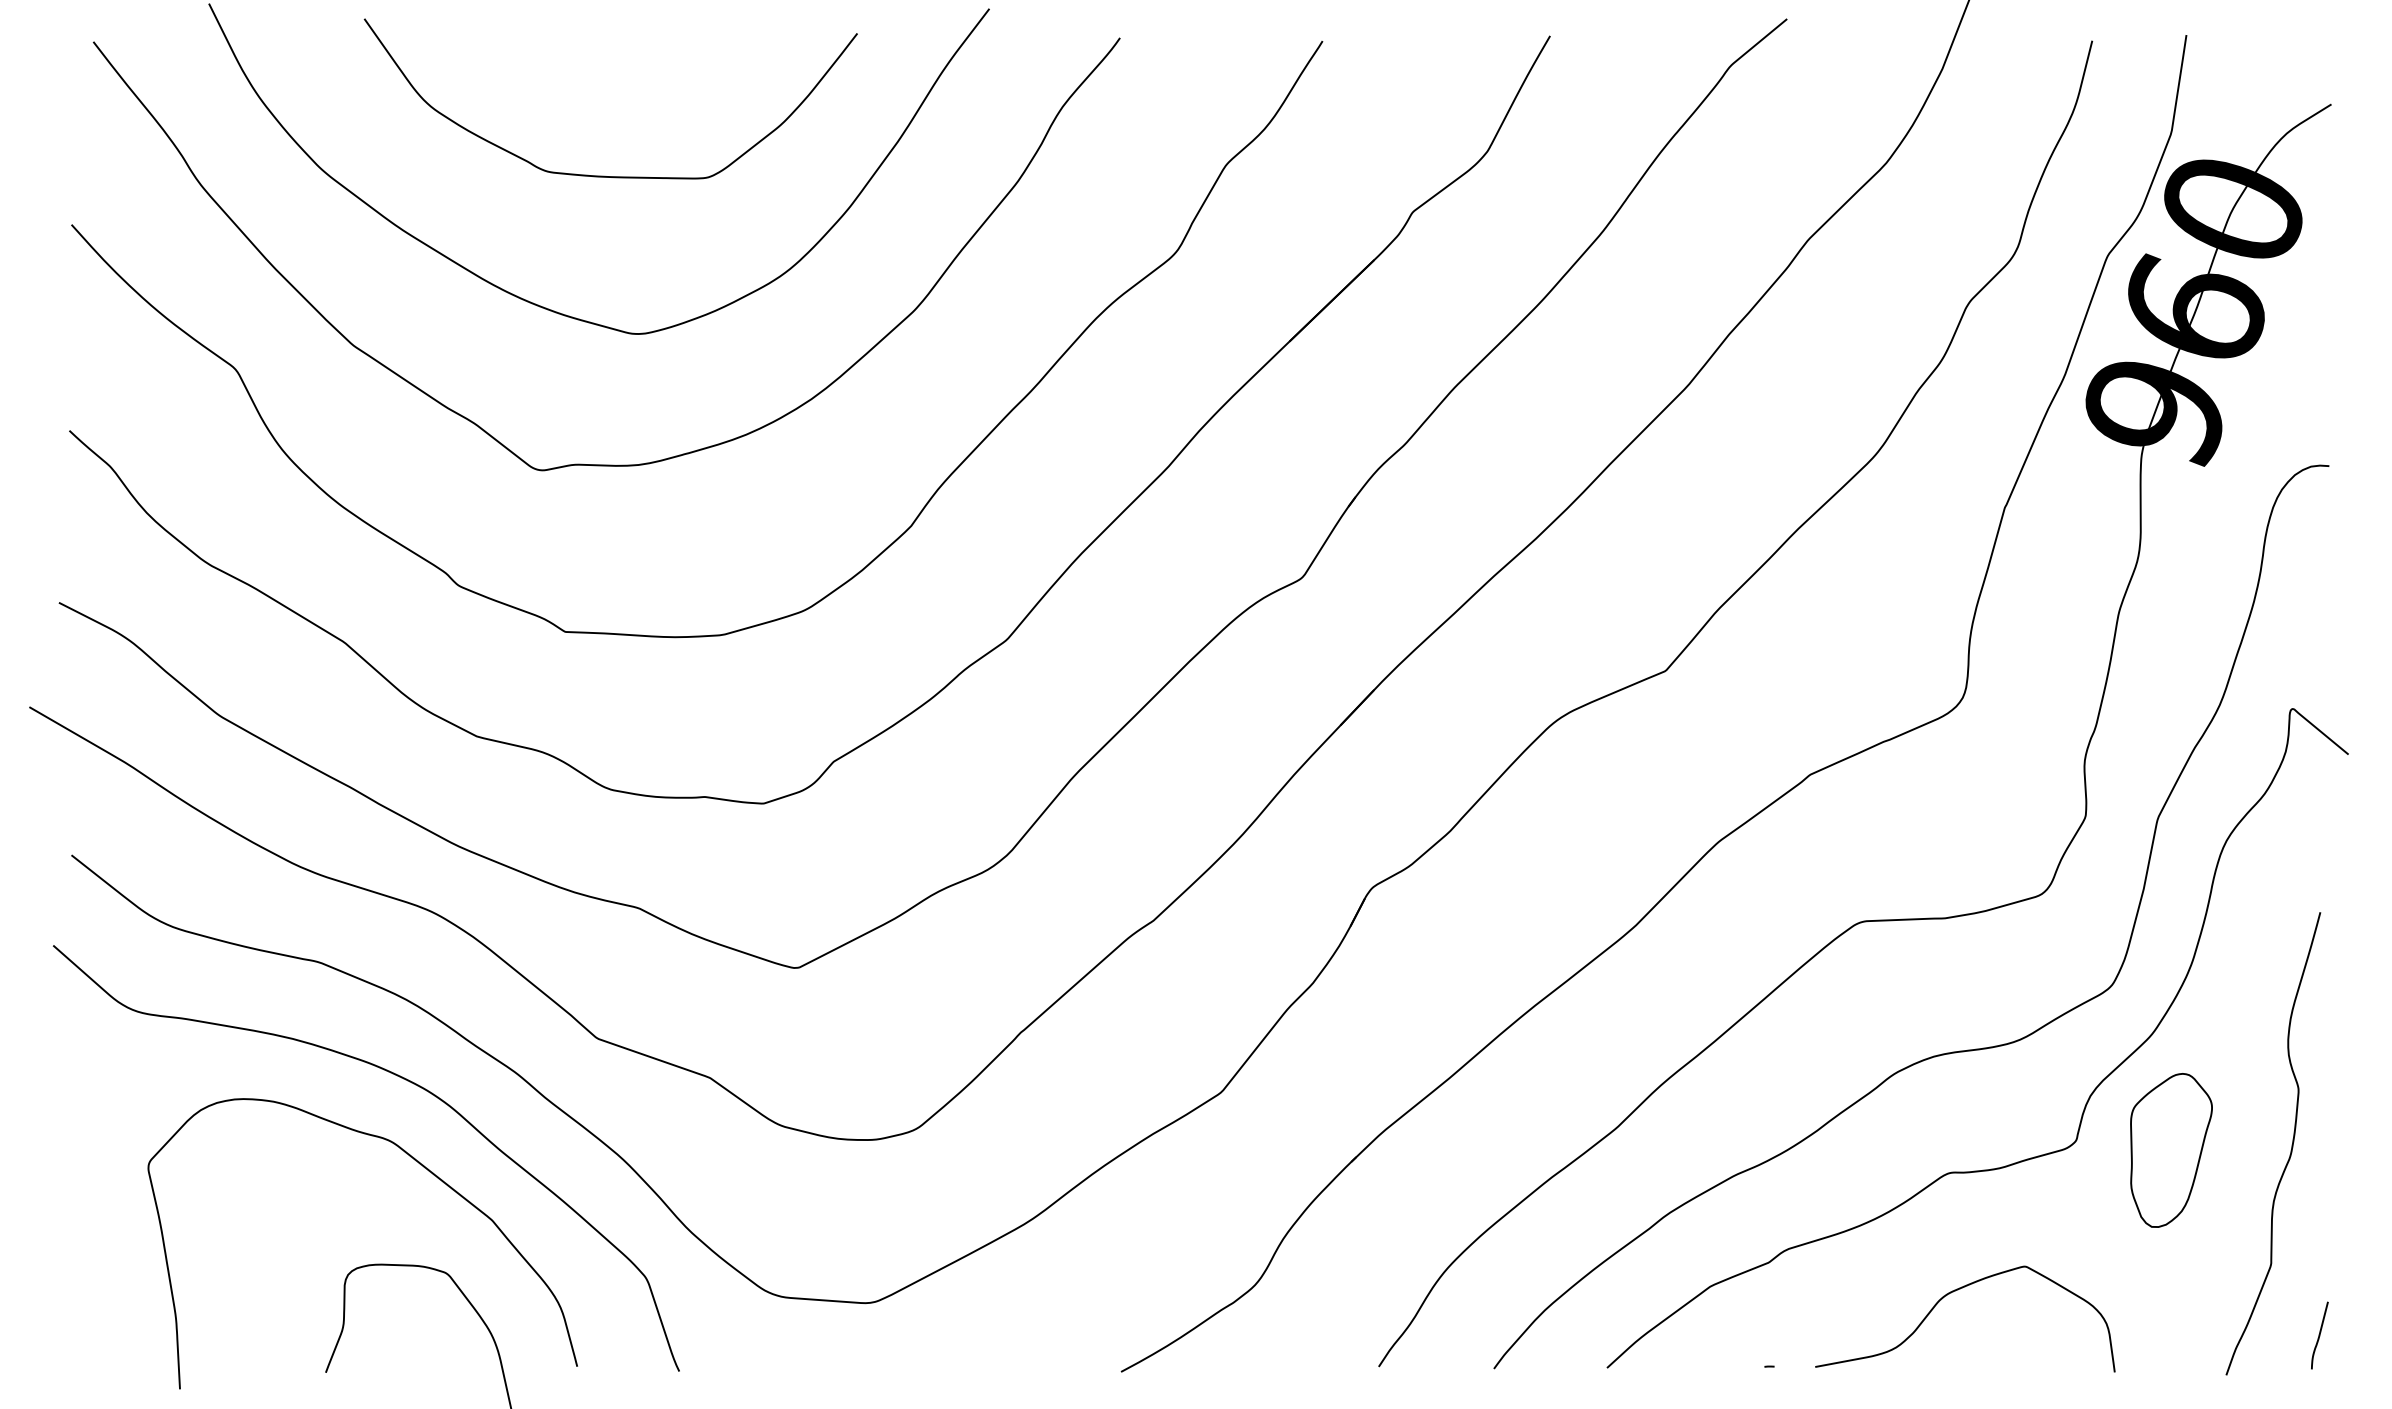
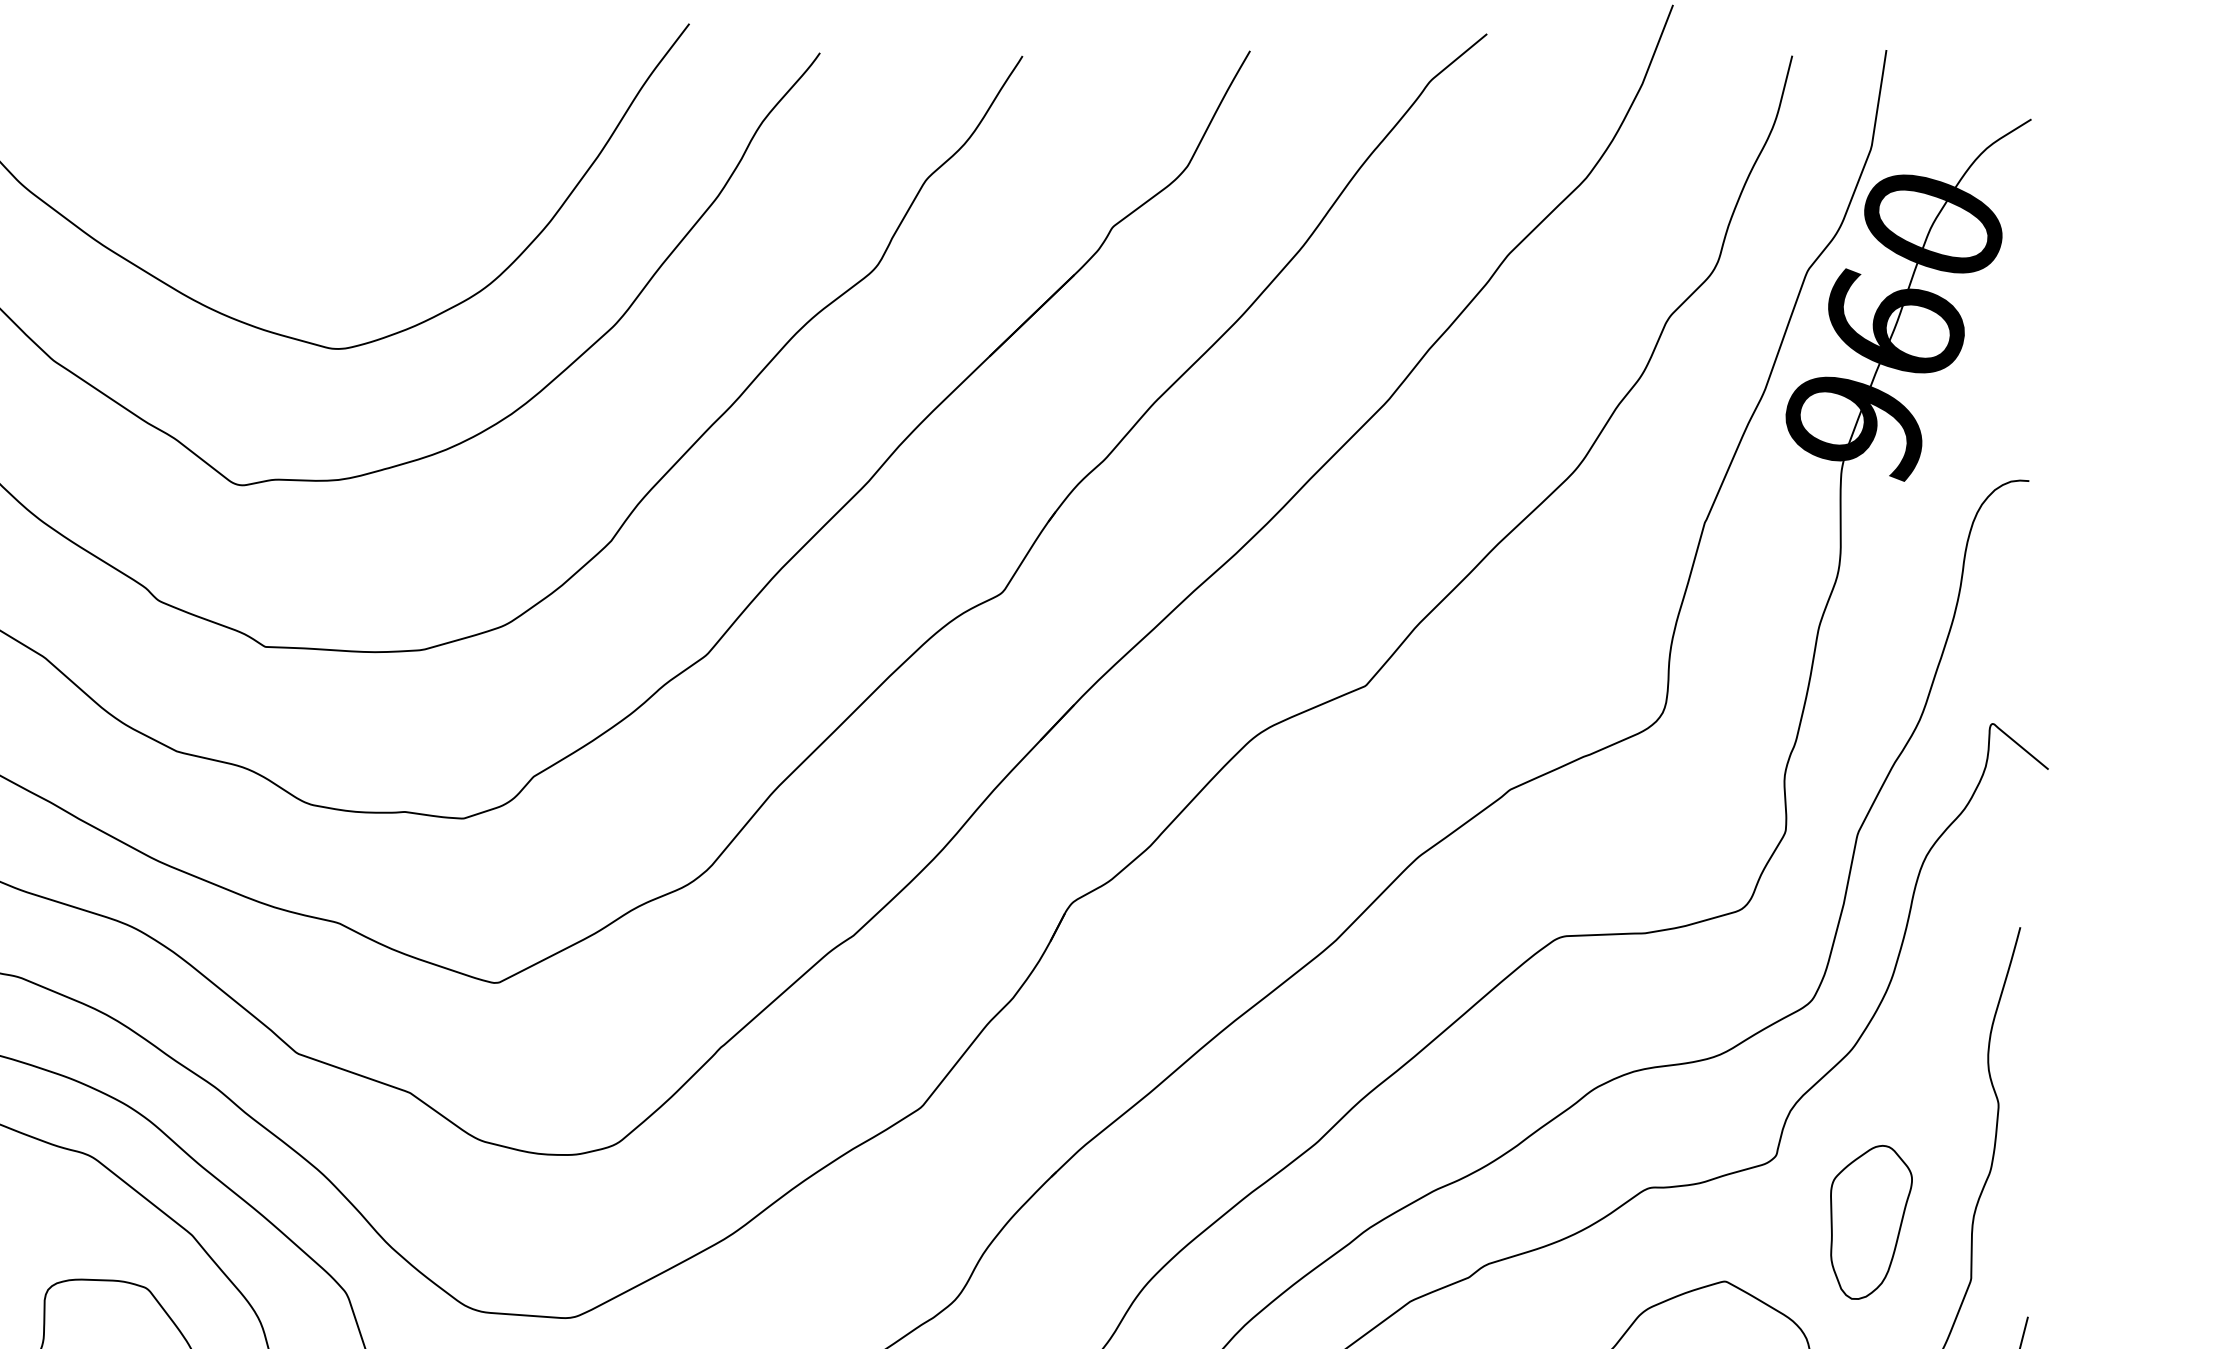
curve: (604, 175) -> (304, 190), removed
part: (2171, 1150) -> (1871, 1222), moved

